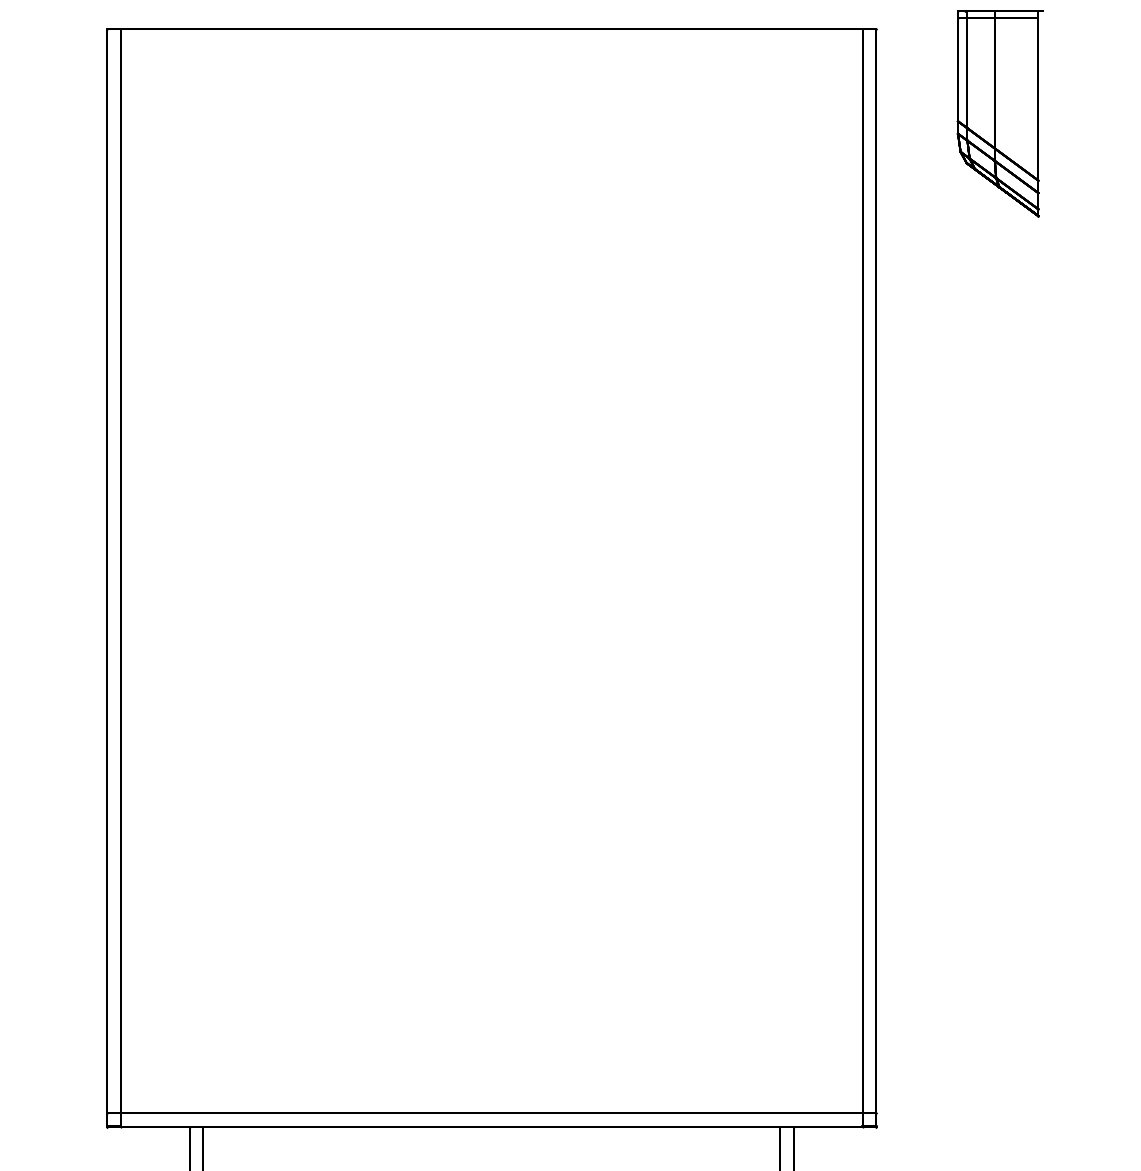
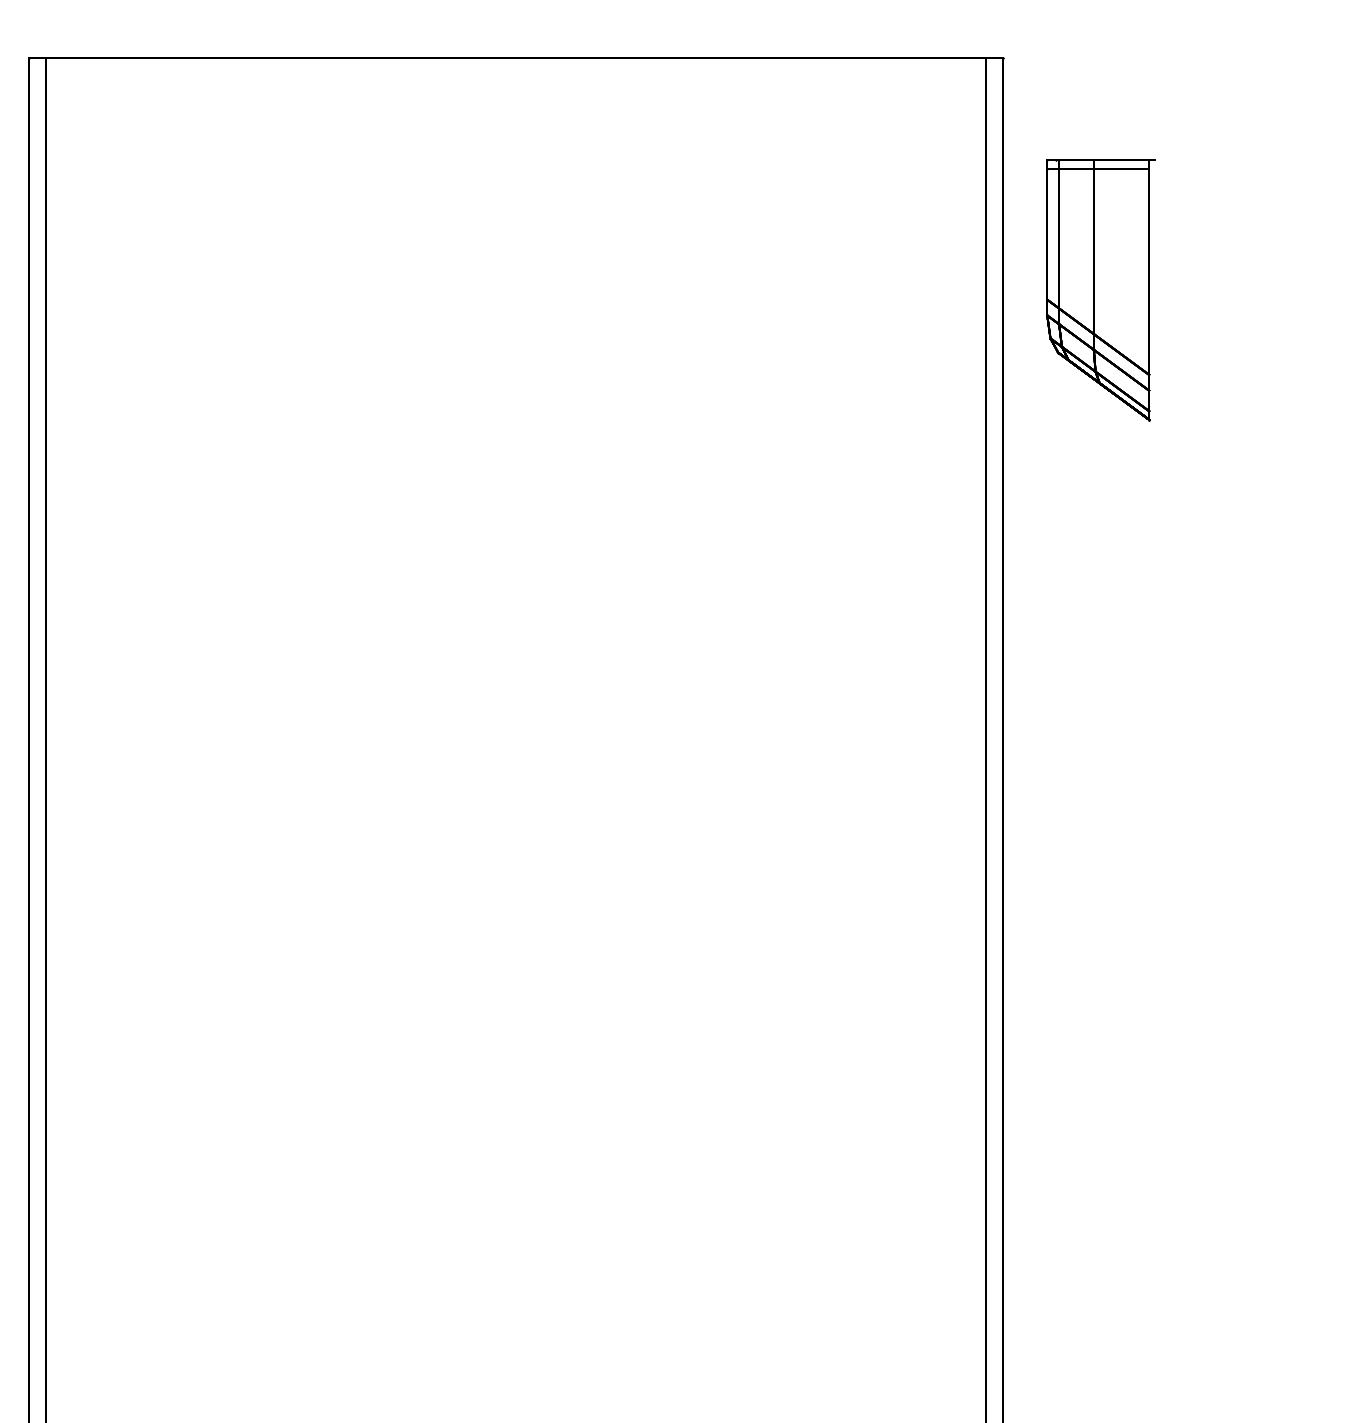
part: (999, 113) -> (1099, 289), moved

